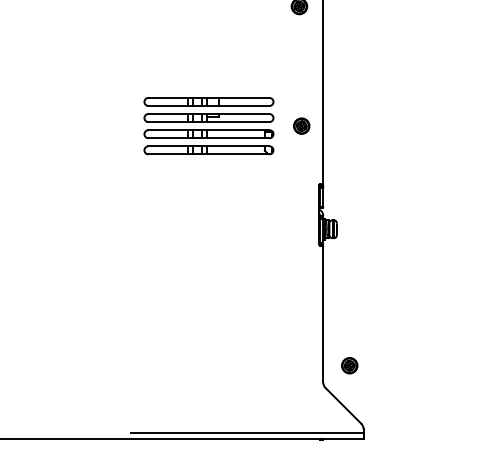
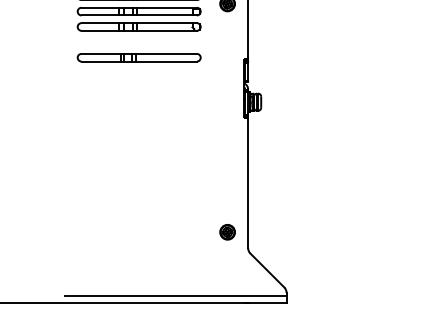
part: (208, 182) -> (138, 57), added
part: (349, 365) -> (227, 232), moved

